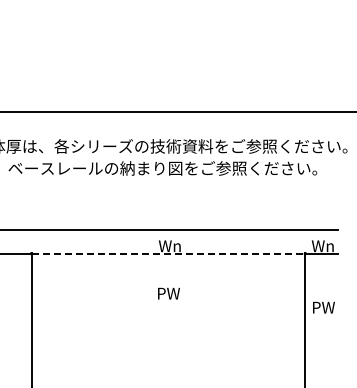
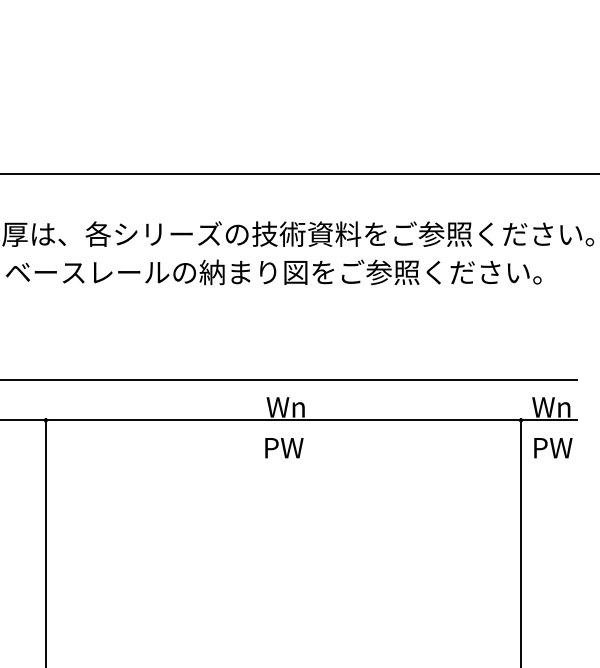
line: (168, 253) -> (283, 419), dashed -> solid
text: (168, 293) -> (283, 447), moved
text: (323, 307) -> (552, 447), moved

